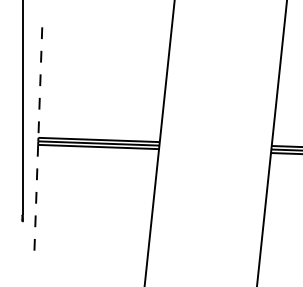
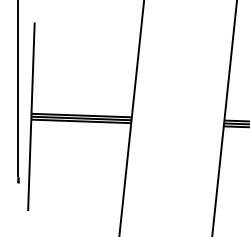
line: (40, 83) -> (33, 68), dashed -> solid
line: (36, 200) -> (29, 165), dashed -> solid

